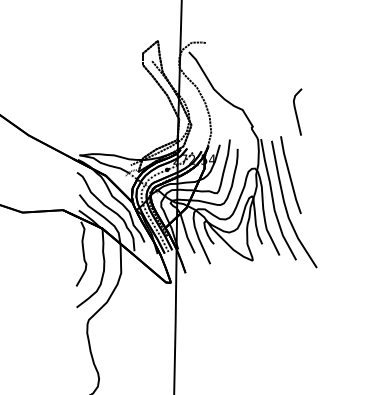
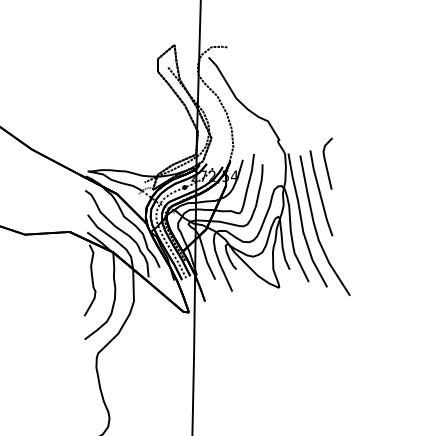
line: (296, 111) -> (326, 163), moved

